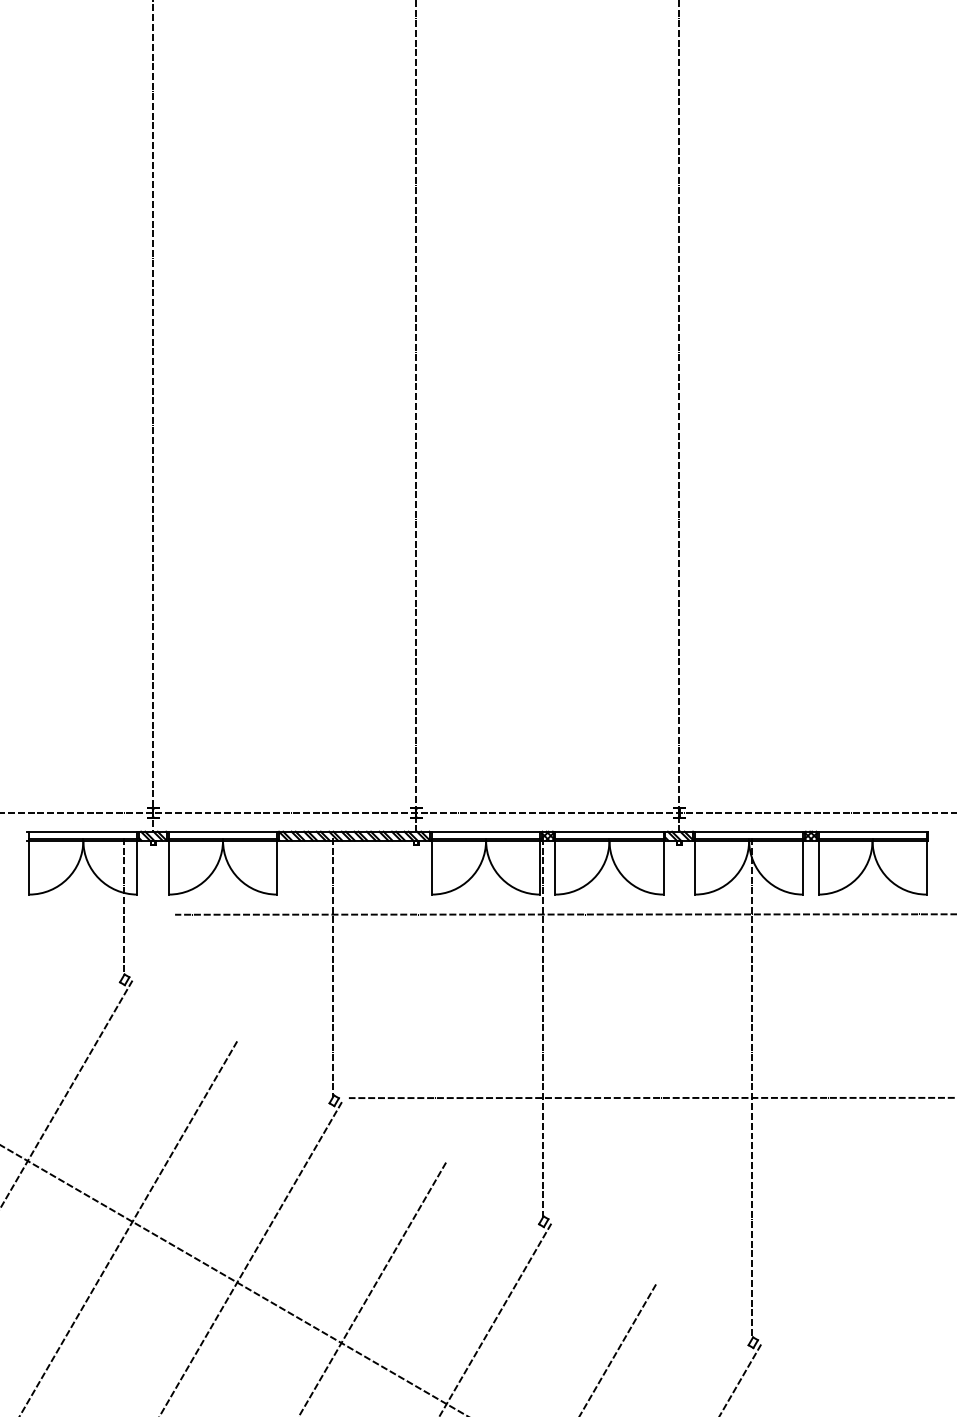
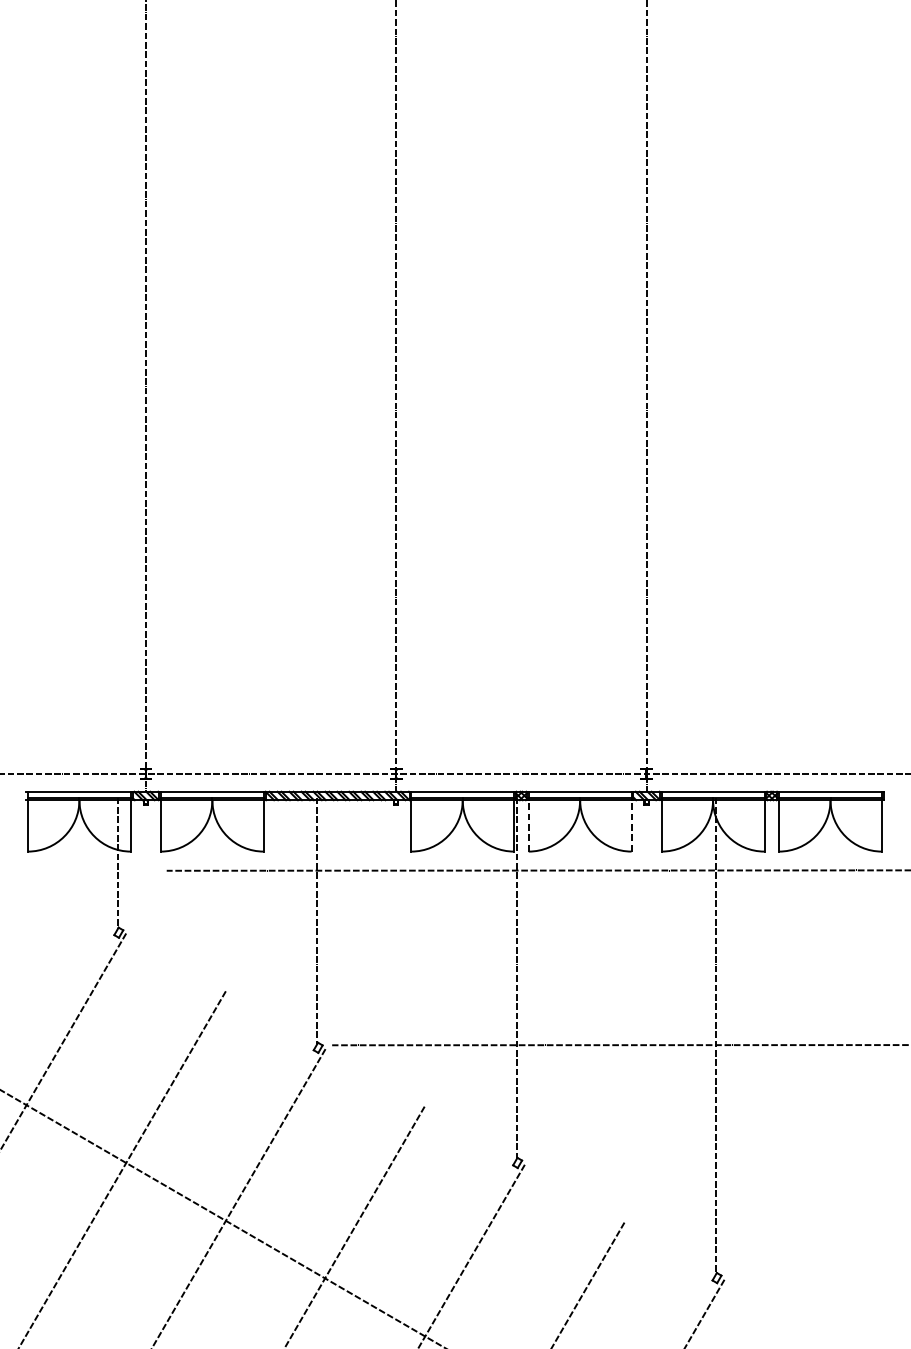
line: (555, 867) -> (528, 825), solid -> dashed
line: (663, 867) -> (631, 825), solid -> dashed

